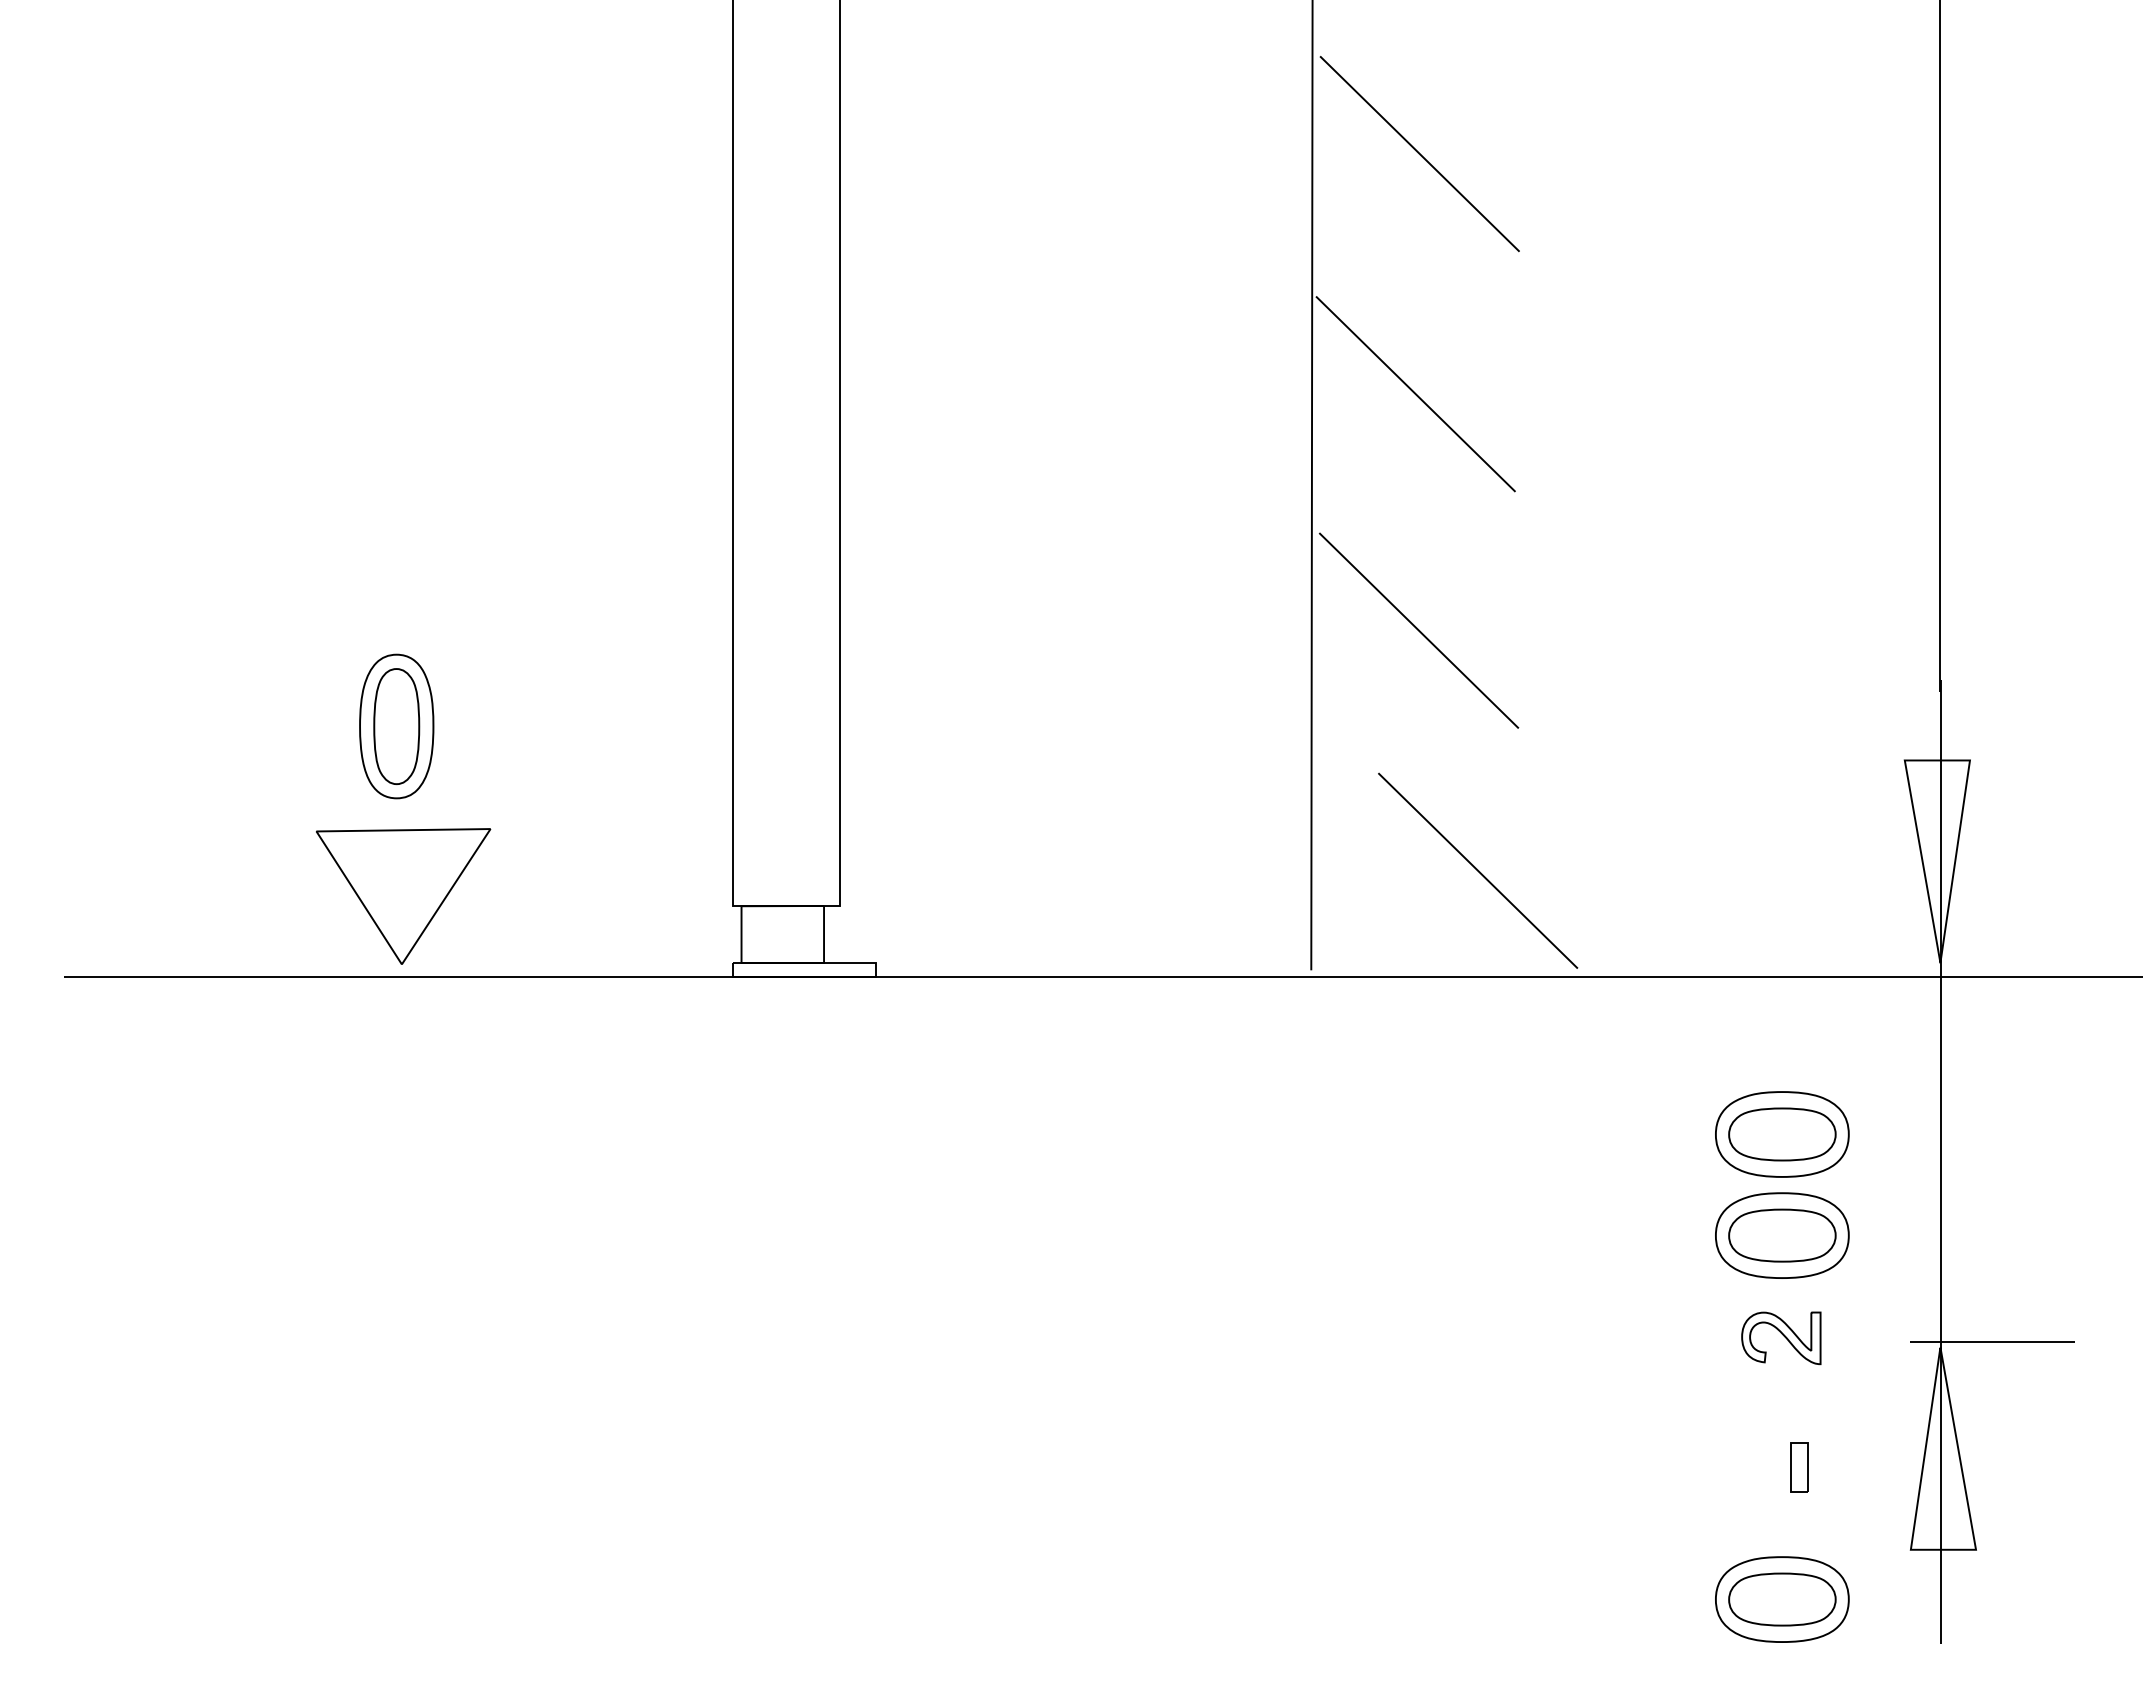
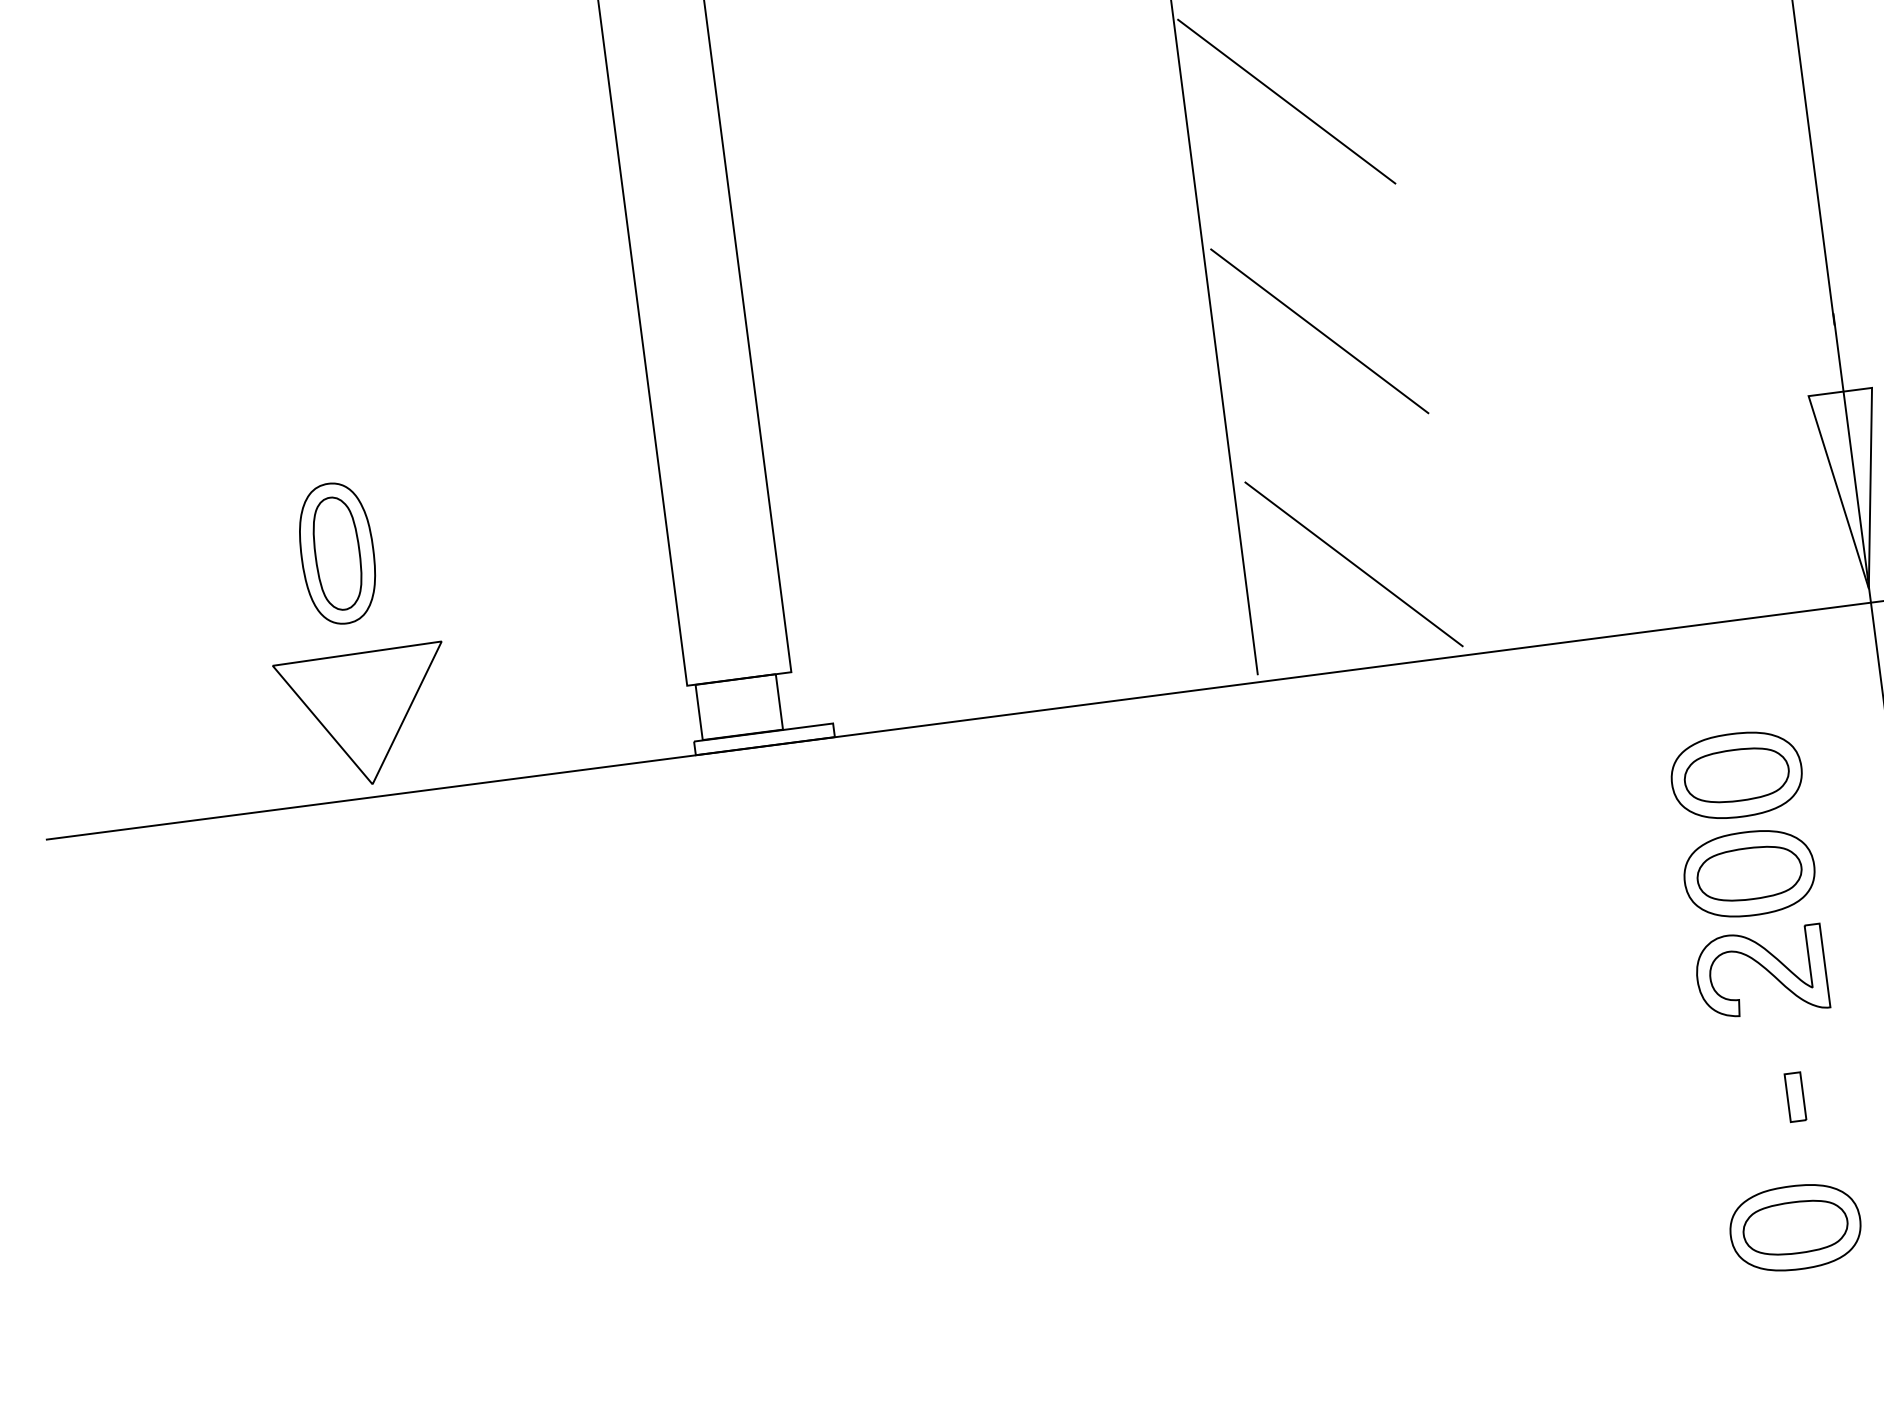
line: (1478, 870) -> (1354, 563), moved
part: (1781, 1338) -> (1761, 973), size x1.67

